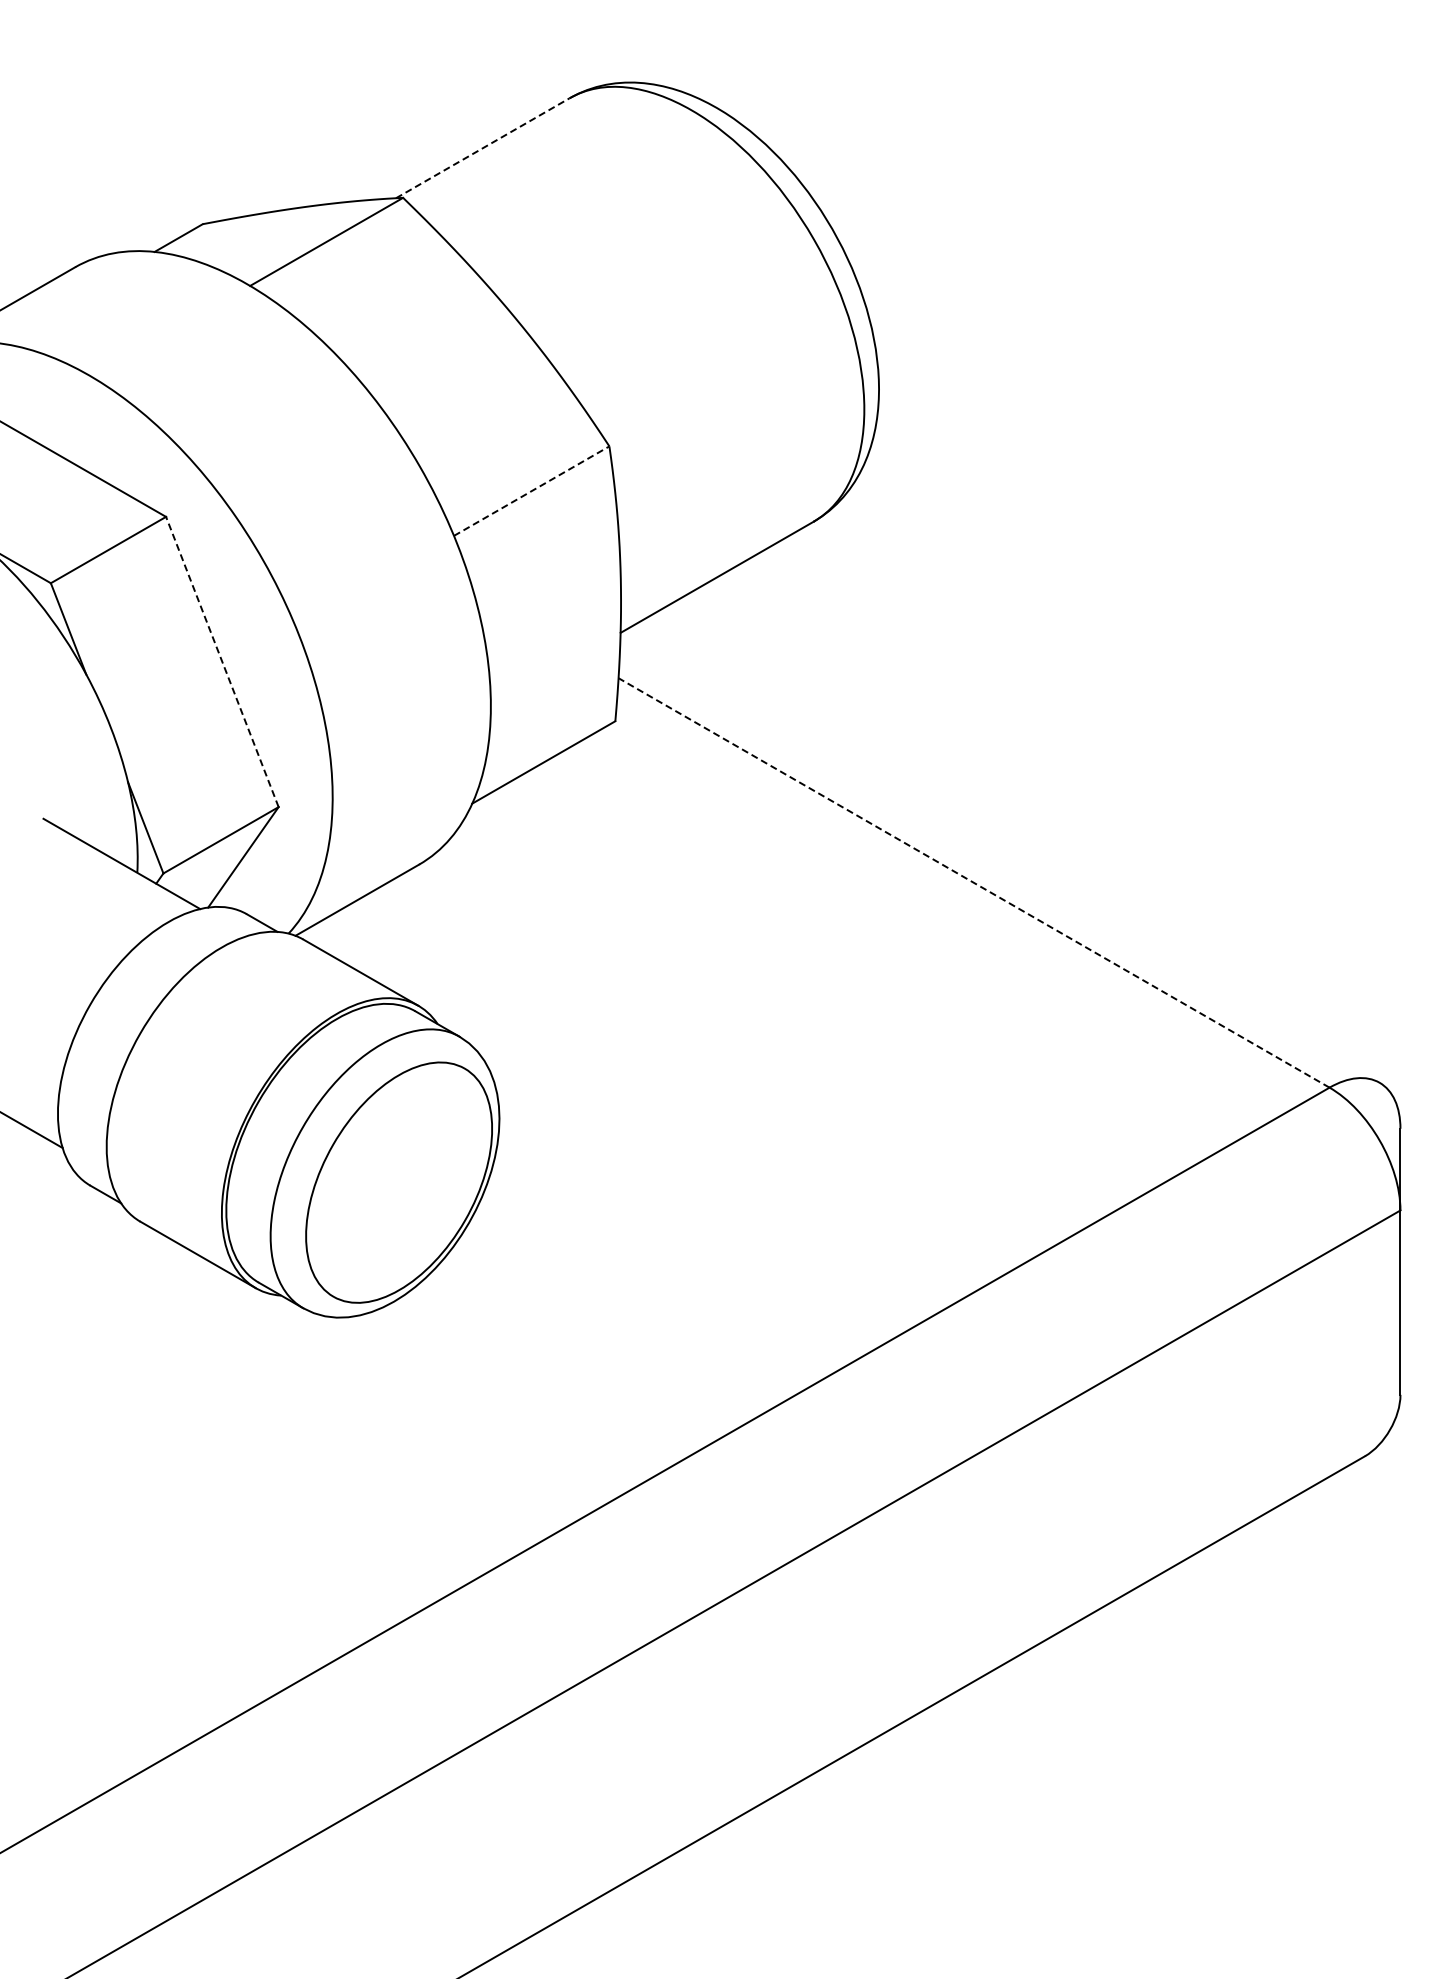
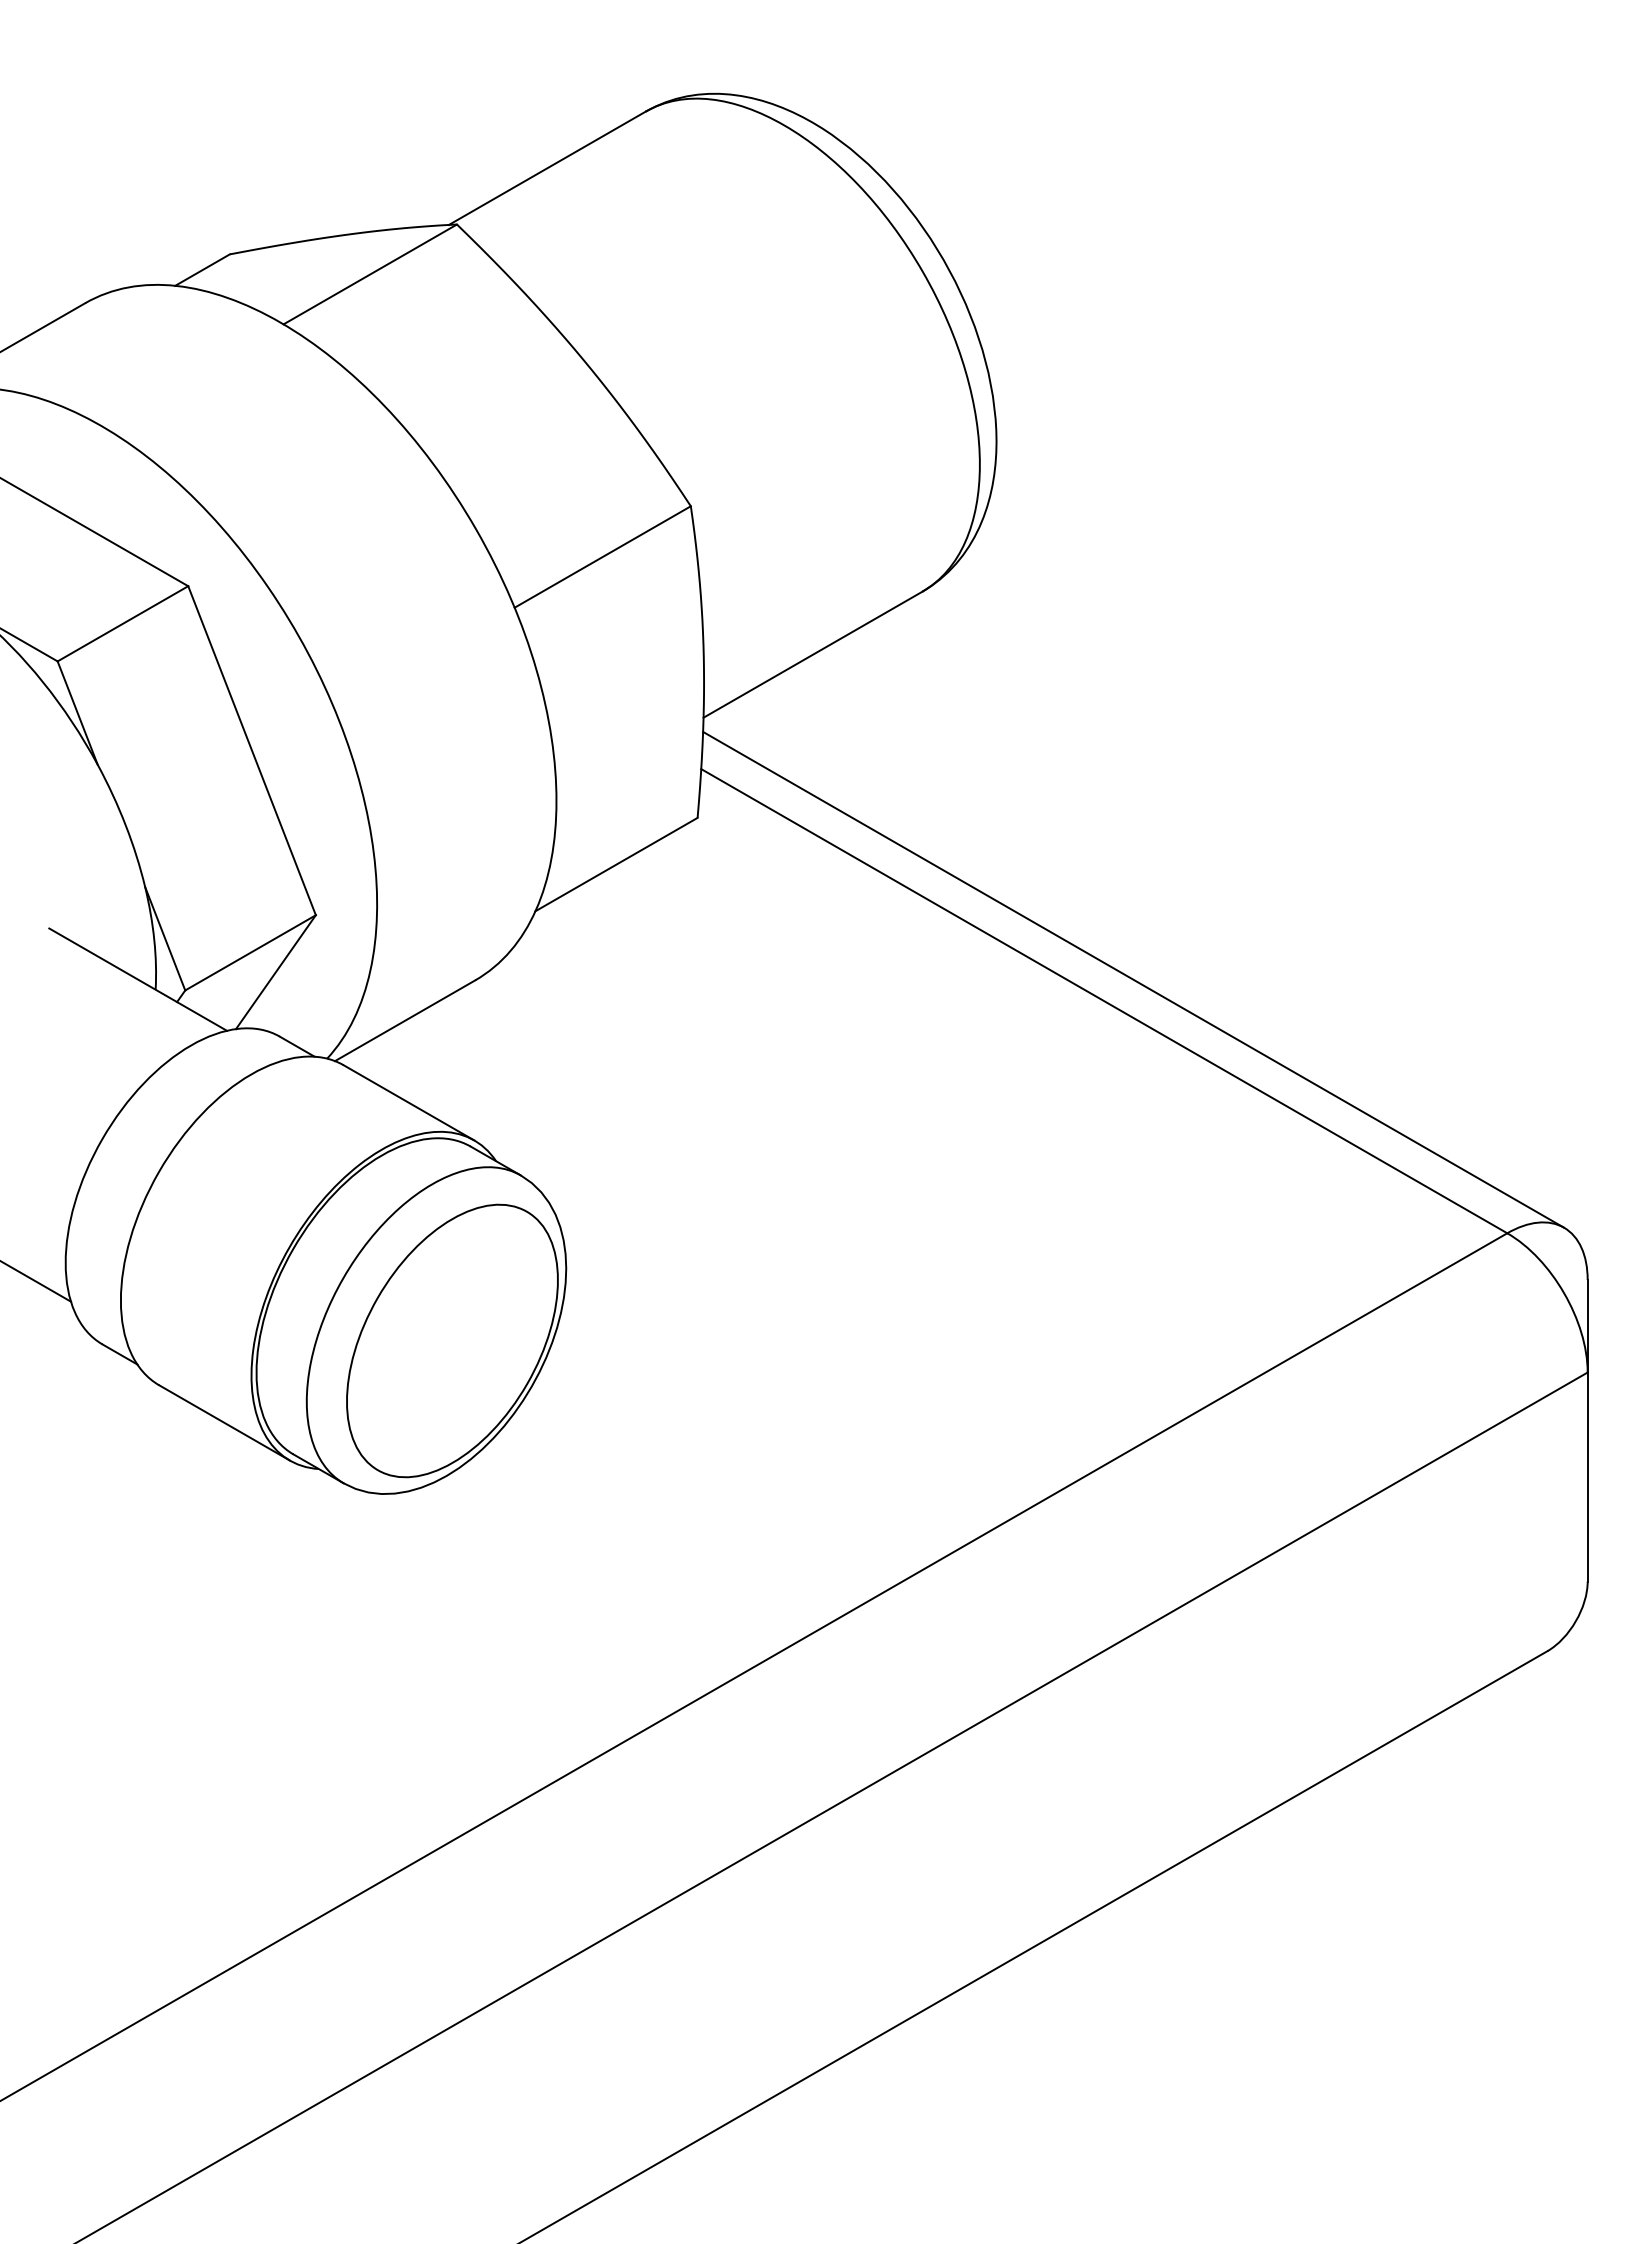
line: (483, 148) -> (548, 168), dashed -> solid
line: (531, 491) -> (602, 557), dashed -> solid
line: (222, 662) -> (252, 751), dashed -> solid
line: (999, 863) -> (1133, 979), added
line: (973, 882) -> (1103, 1000), dashed -> solid

